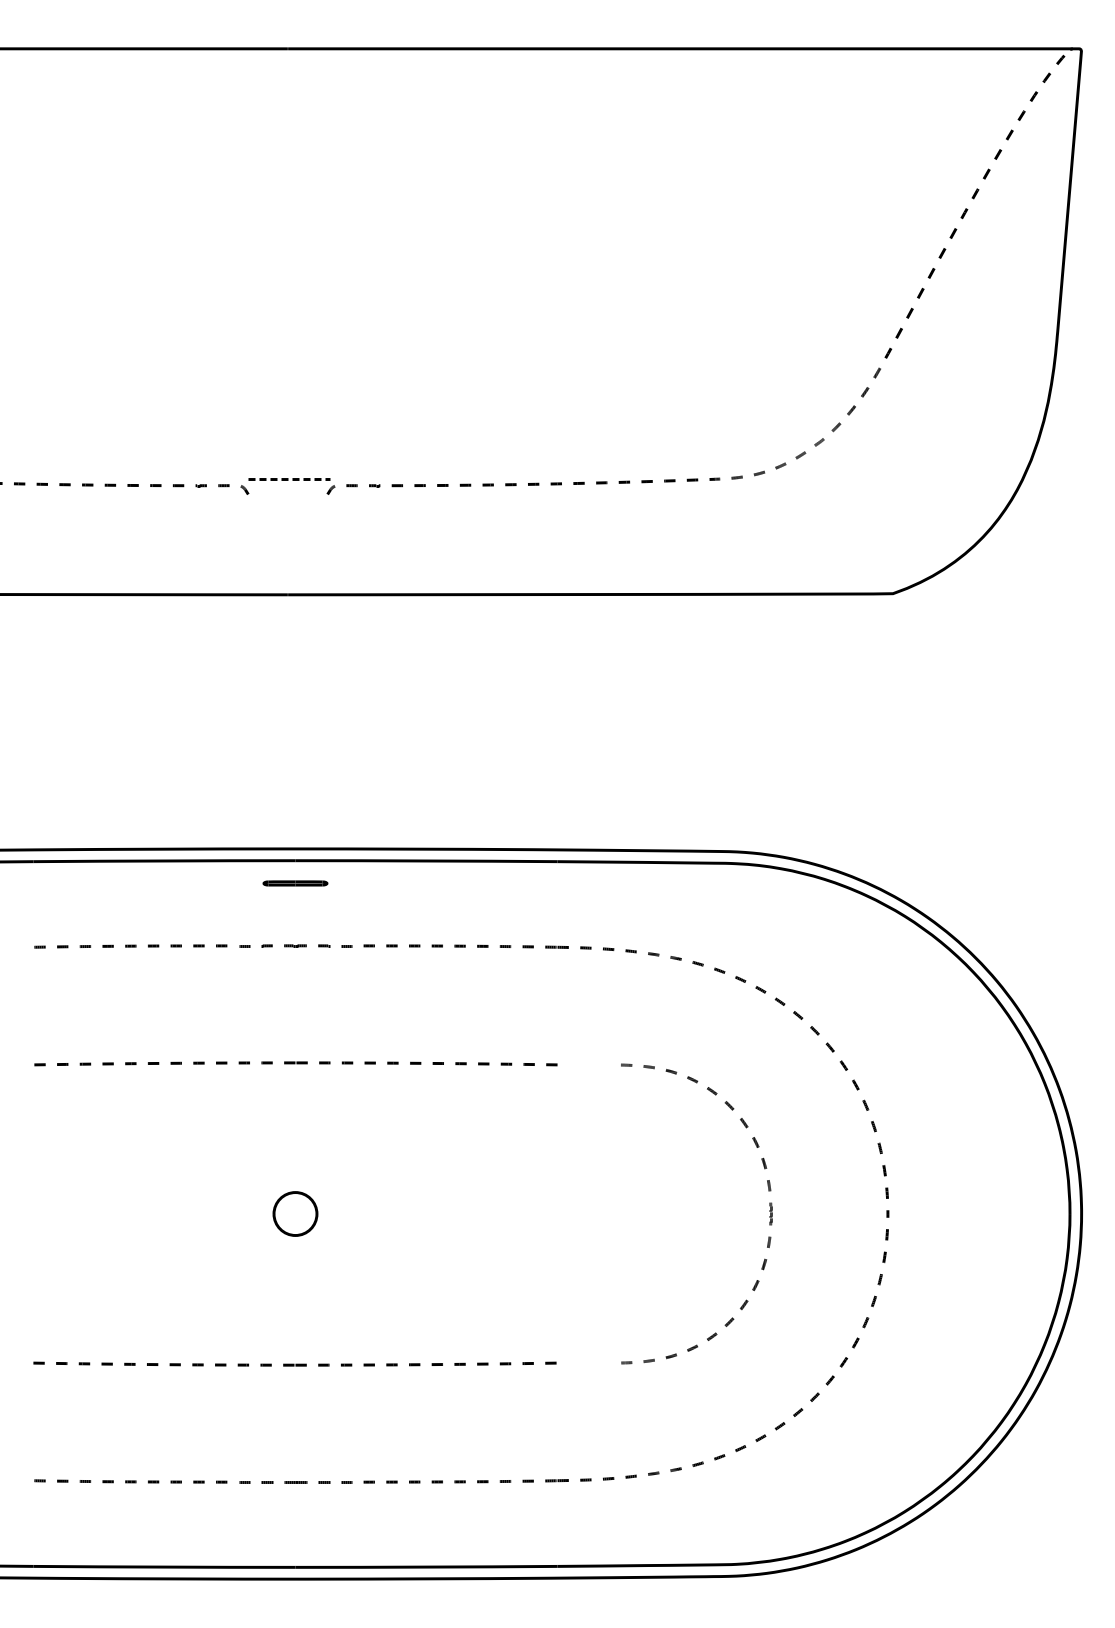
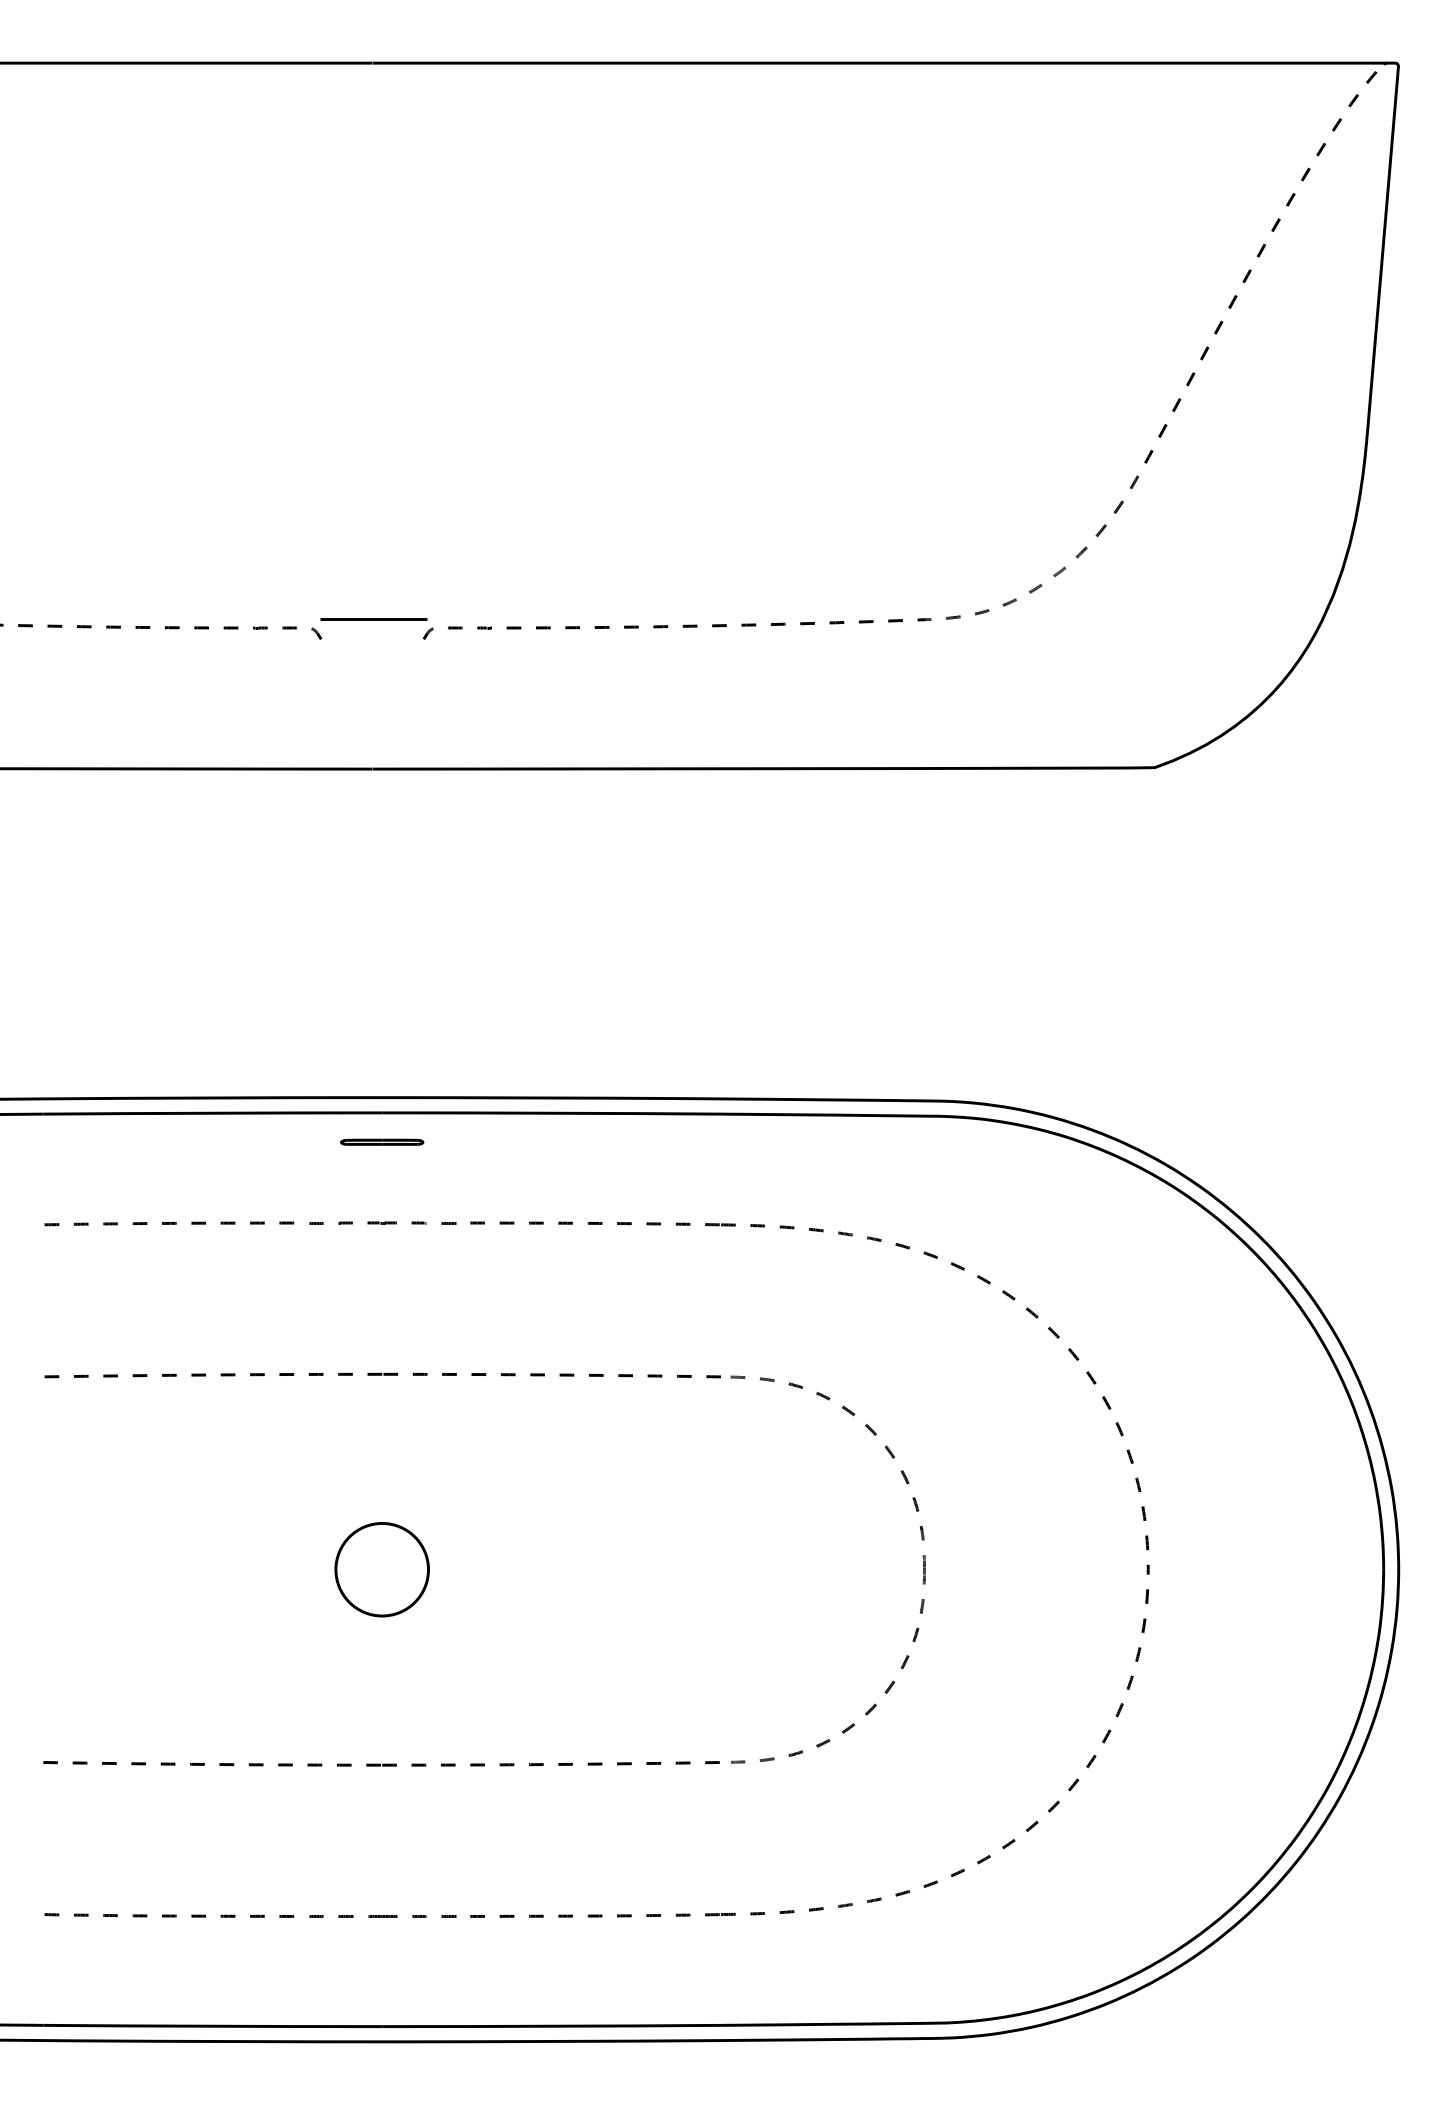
line: (289, 478) -> (374, 618), dashed -> solid
part: (769, 1211) -> (922, 1566), moved
part: (295, 1213) -> (382, 1569), size x1.67

